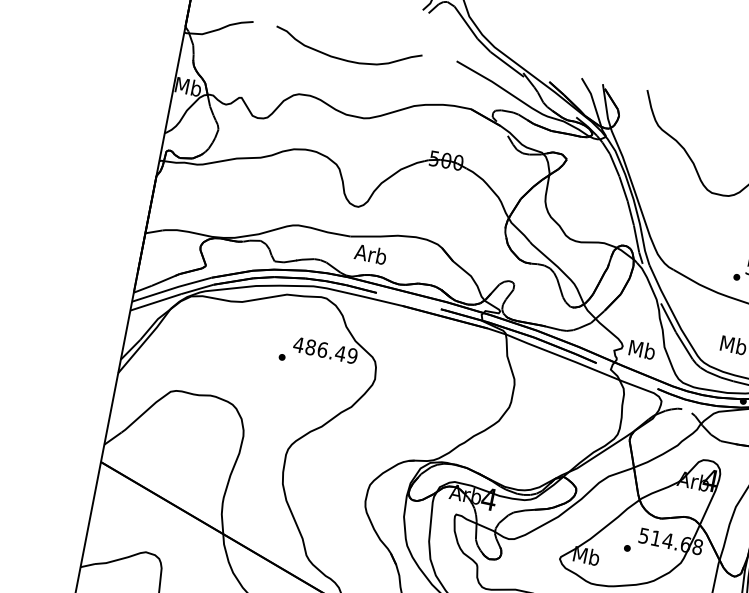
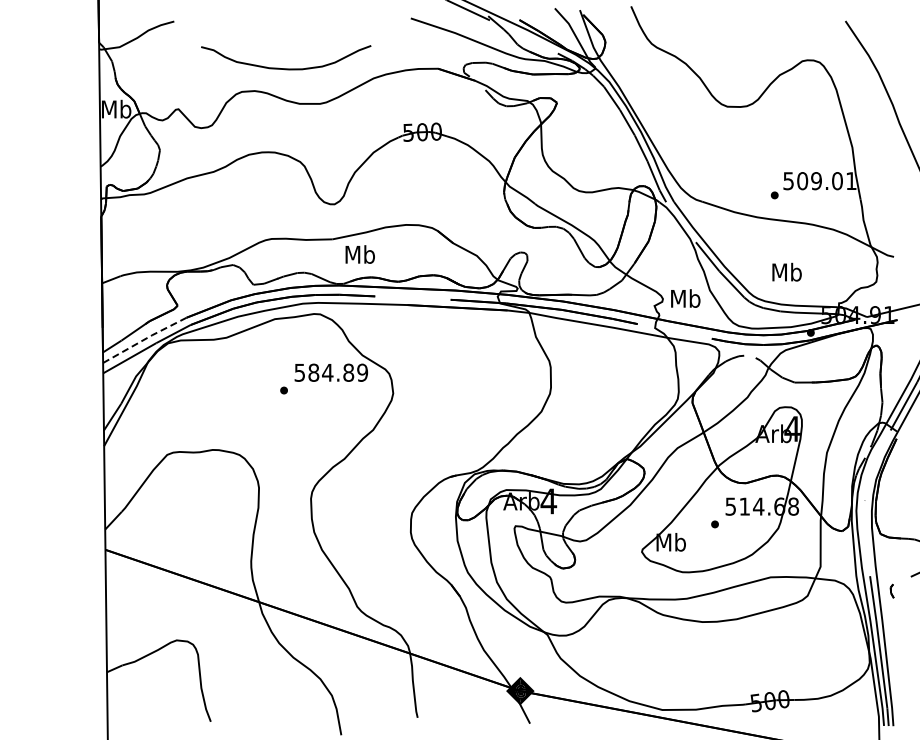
curve: (345, 59) -> (286, 68), moved
text: (370, 254) -> (359, 254), Arb -> Mb
line: (172, 289) -> (145, 339), solid -> dashed
text: (319, 349) -> (324, 372), 486.49 -> 584.89

